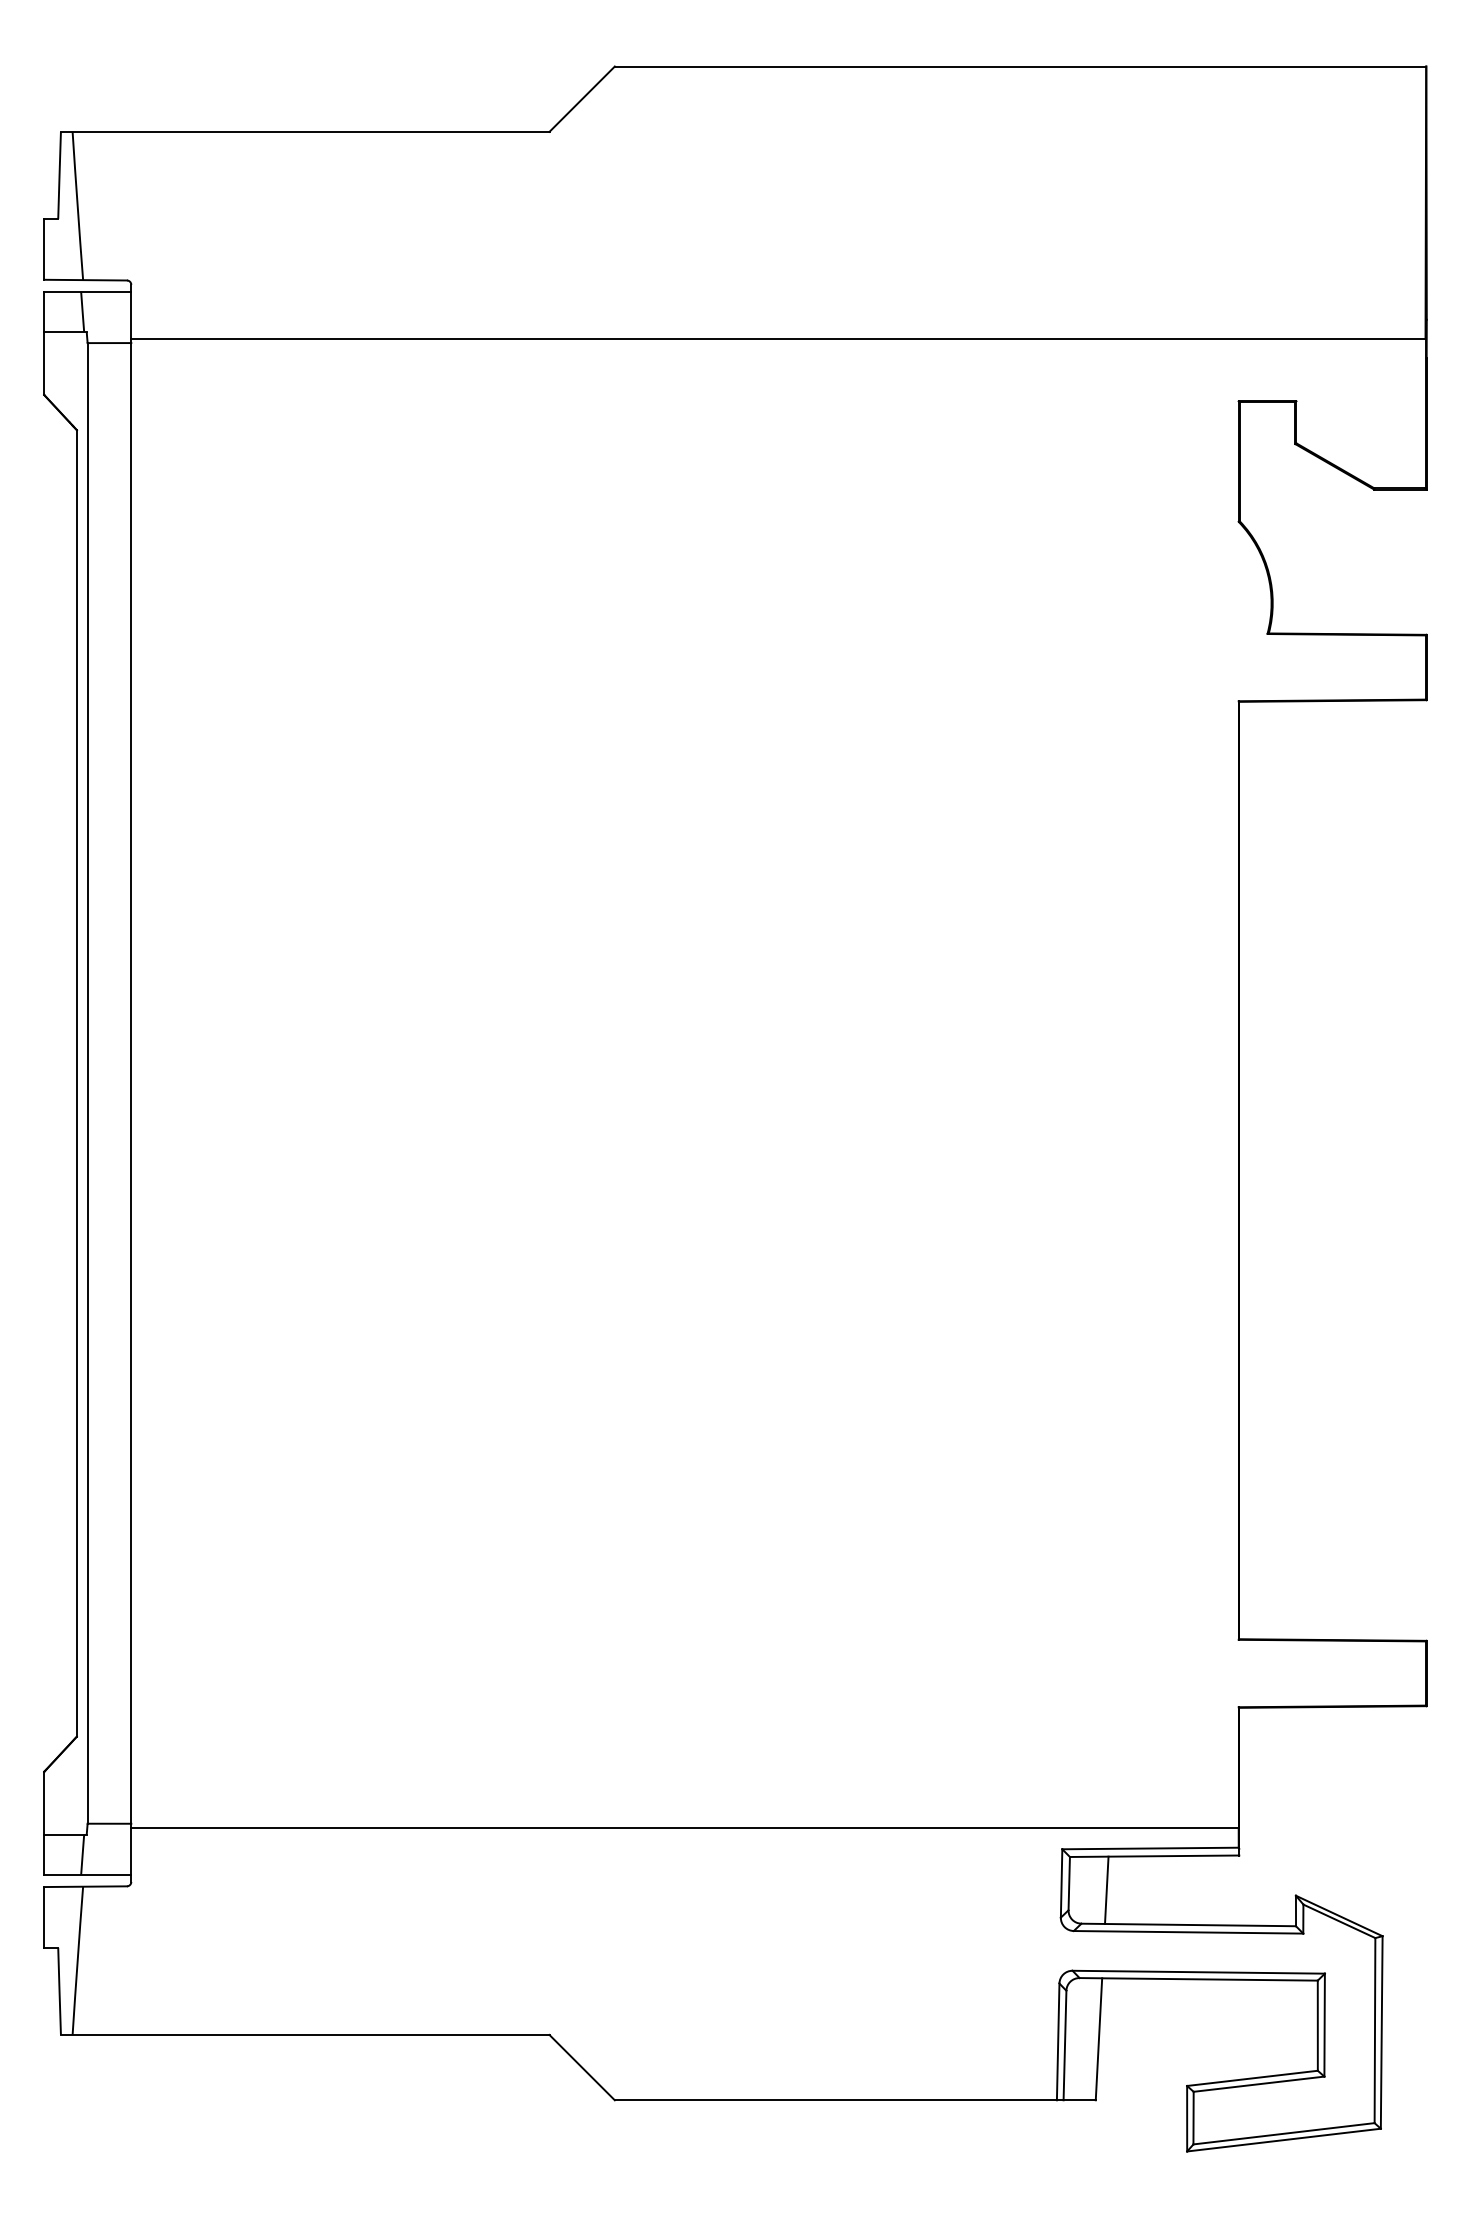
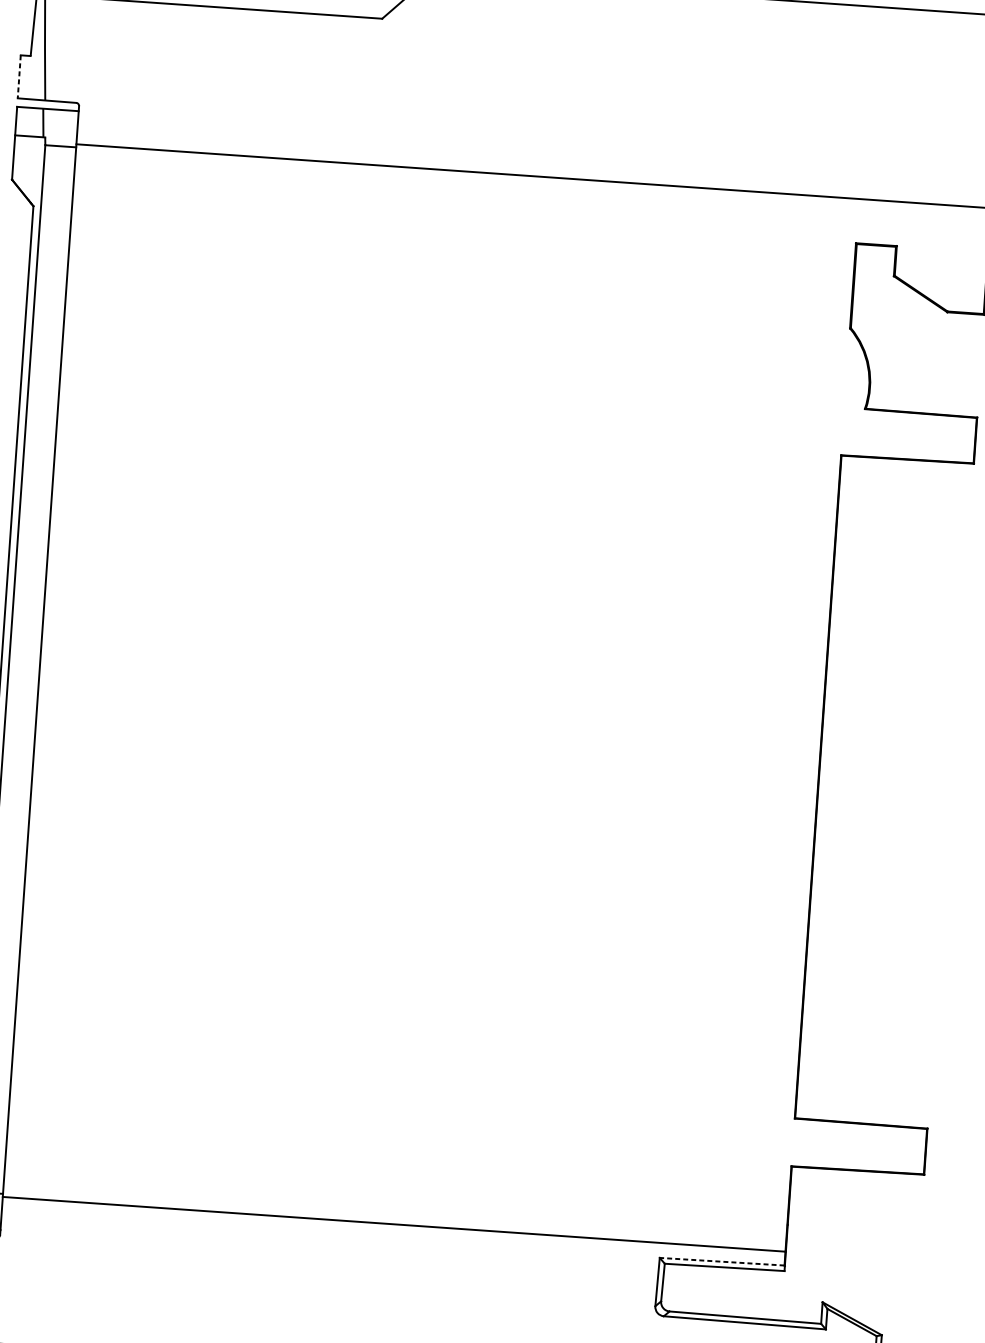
line: (44, 249) -> (19, 76), solid -> dashed
line: (1150, 1848) -> (722, 1261), solid -> dashed
line: (1106, 1889) -> (689, 1288), removed

